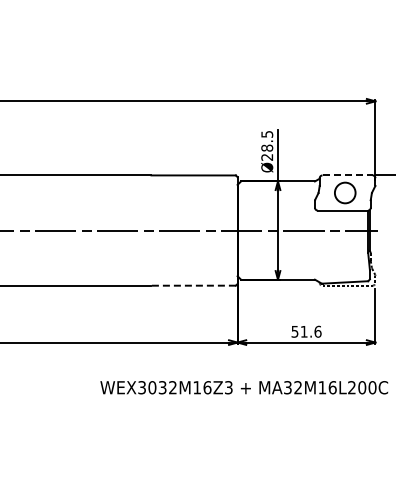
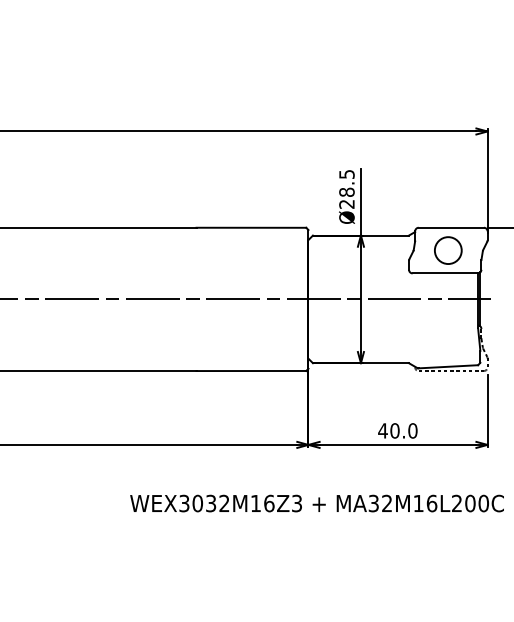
line: (348, 175) -> (452, 227), dashed -> solid
line: (193, 285) -> (251, 370), dashed -> solid
text: (306, 331) -> (397, 430), 51.6 -> 40.0

